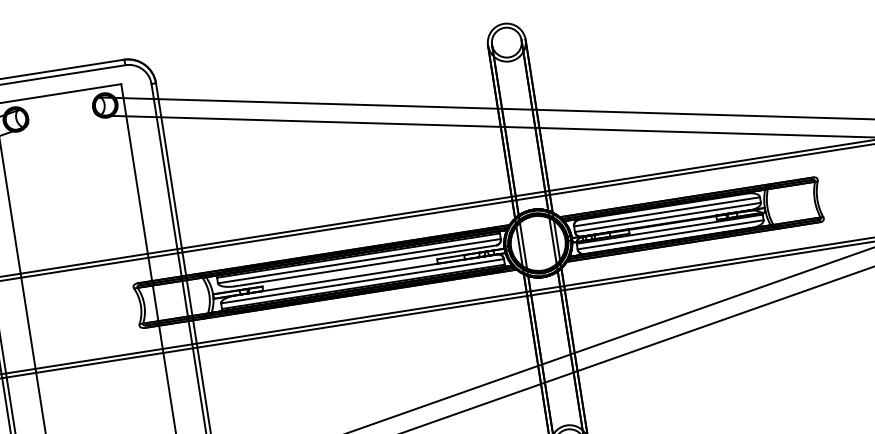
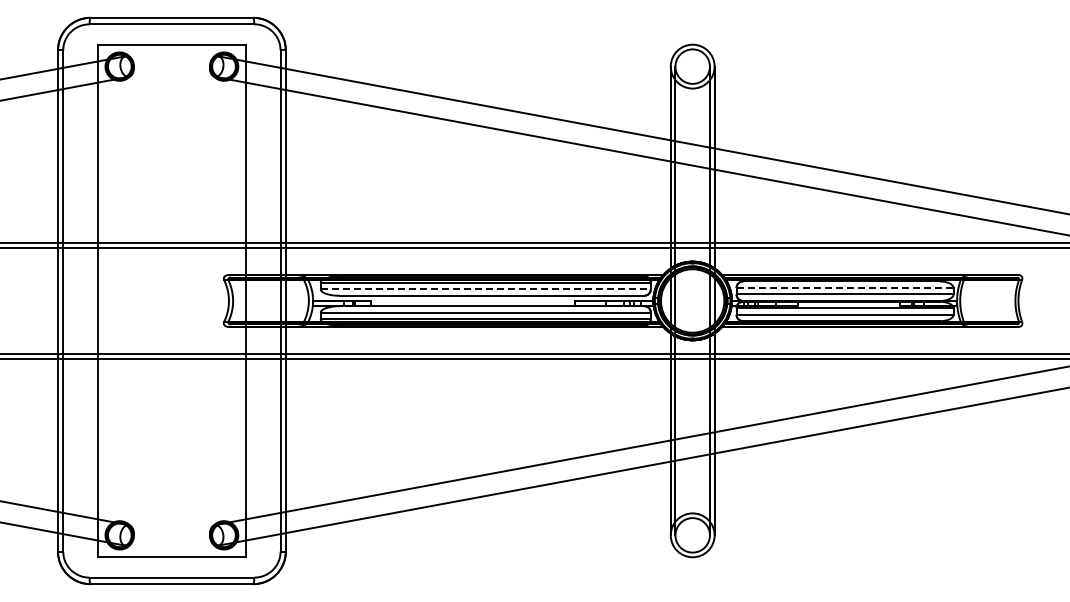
line: (667, 211) -> (845, 287), solid -> dashed
line: (360, 261) -> (486, 289), solid -> dashed

